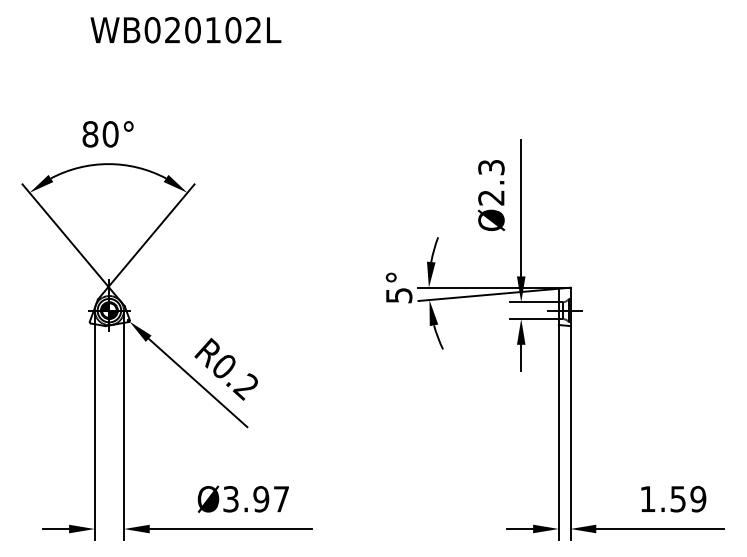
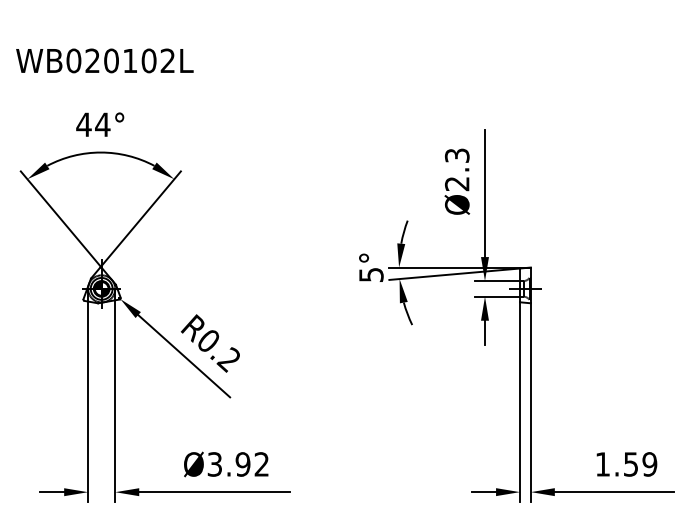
text: (185, 29) -> (104, 60), moved
text: (100, 133) -> (93, 124), 80° -> 44°
text: (281, 499) -> (261, 464), Ø3.97 -> Ø3.92

